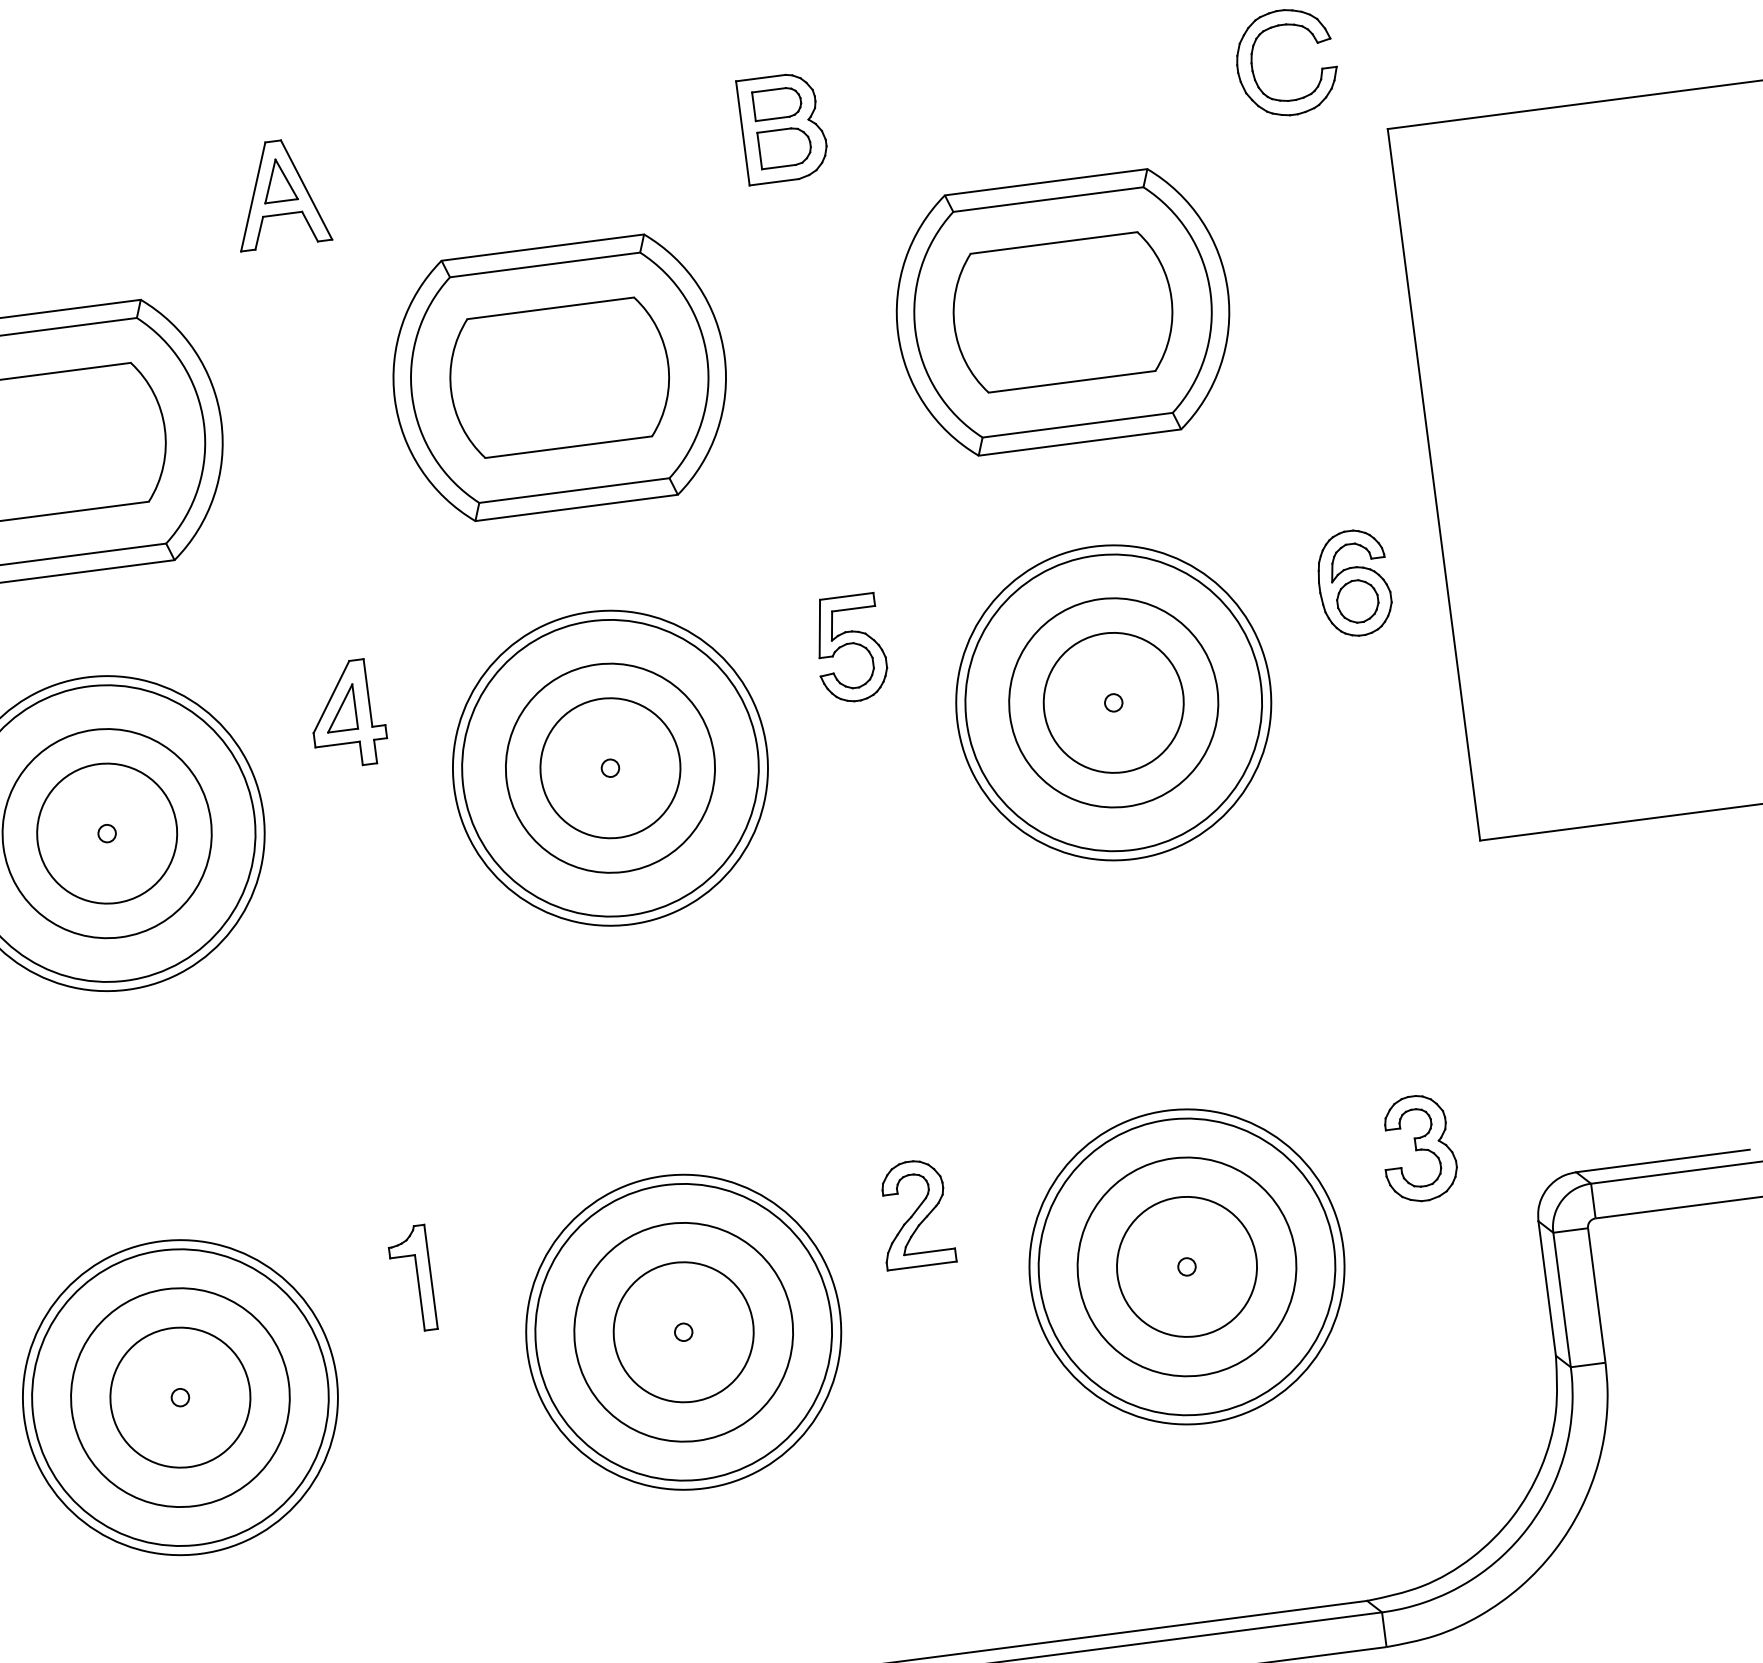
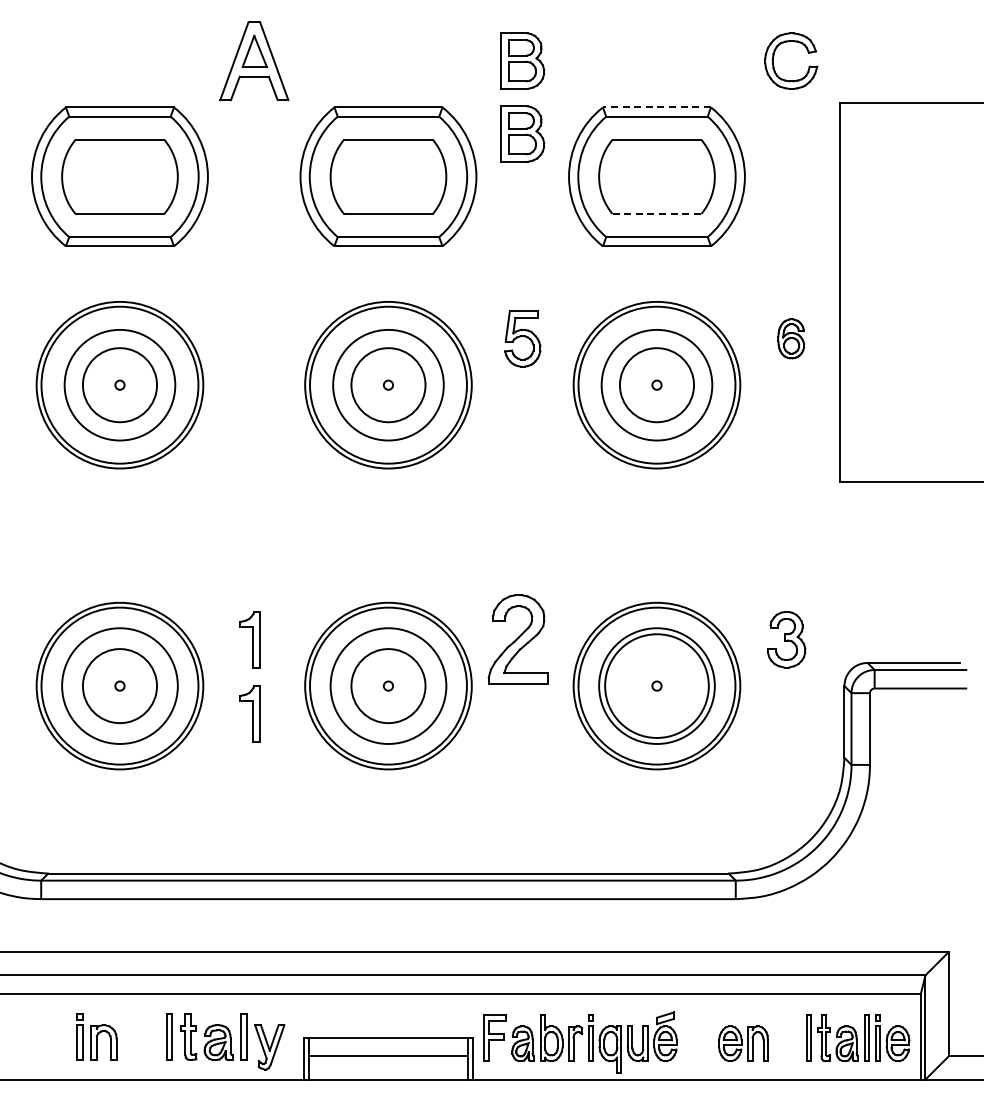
line: (1045, 182) -> (656, 107), solid -> dashed
part: (278, 192) -> (253, 60), size x1.4
part: (800, 263) -> (522, 133), added
line: (1072, 380) -> (657, 213), solid -> dashed
part: (1352, 582) -> (790, 338), size x0.7
part: (346, 713) -> (253, 338), removed
part: (914, 1213) -> (517, 639), size x1.6
circle: (1186, 1267) -> (656, 686), size x1.4
part: (429, 1417) -> (249, 713), added

